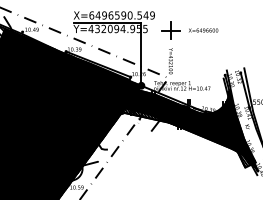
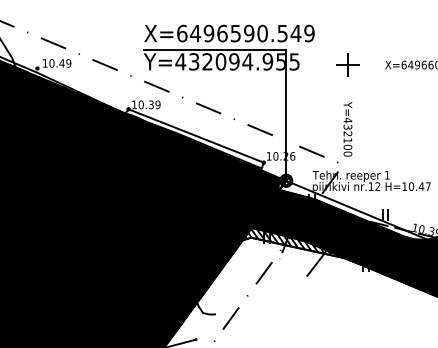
part: (170, 30) -> (347, 65), size x0.6

